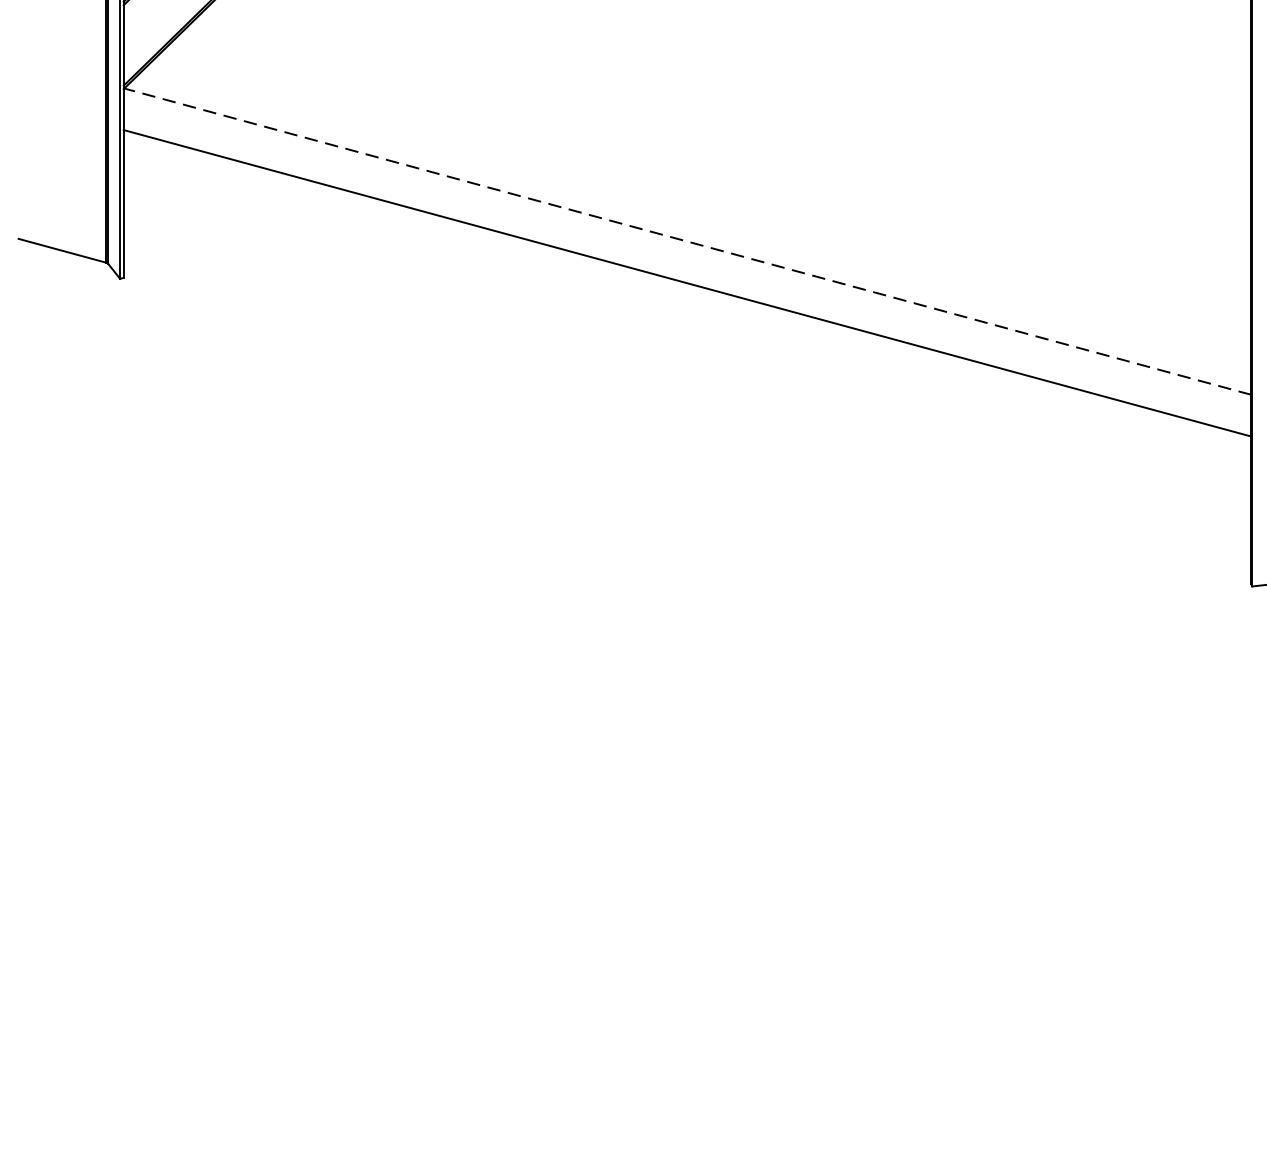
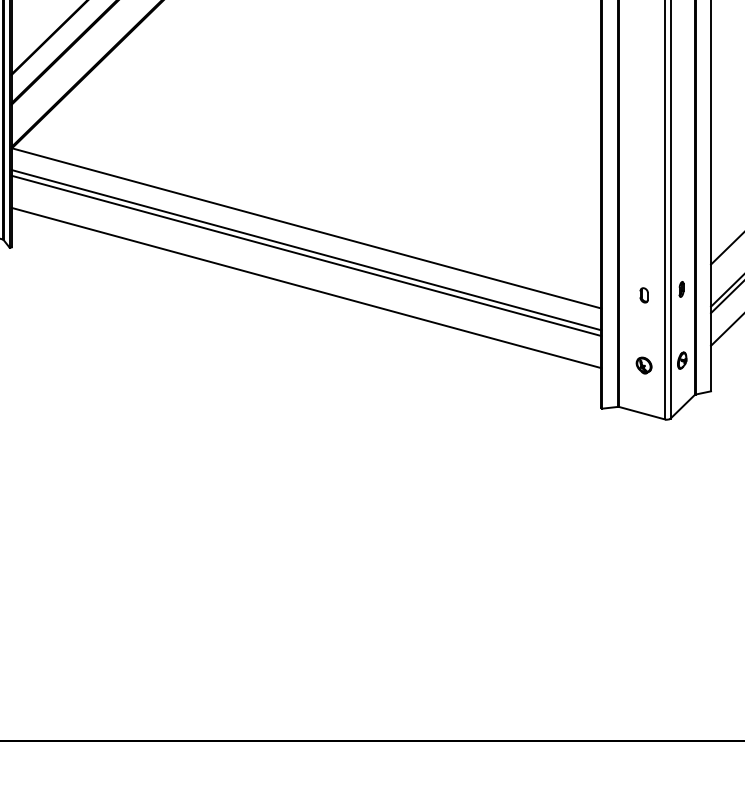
line: (687, 241) -> (306, 228), dashed -> solid
line: (687, 293) -> (306, 255), added
line: (687, 354) -> (306, 287), added

